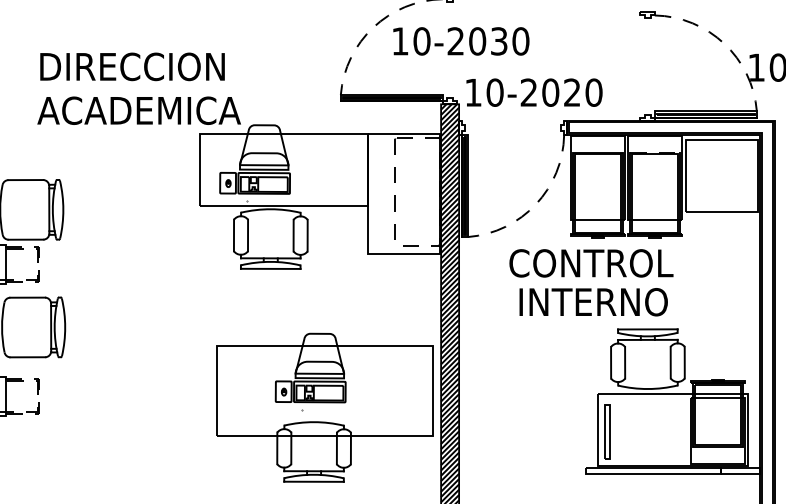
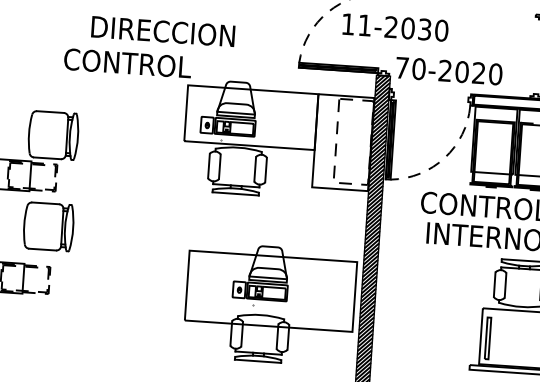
text: (421, 41) -> (364, 25), 10-2030 -> 11-2030
text: (132, 66) -> (163, 31), moved
text: (473, 92) -> (402, 67), 10-2020 -> 70-2020
text: (138, 110) -> (141, 64), ACADEMICA -> CONTROL

